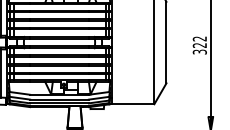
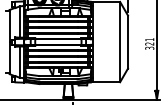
text: (199, 38) -> (149, 39), 322 -> 321

